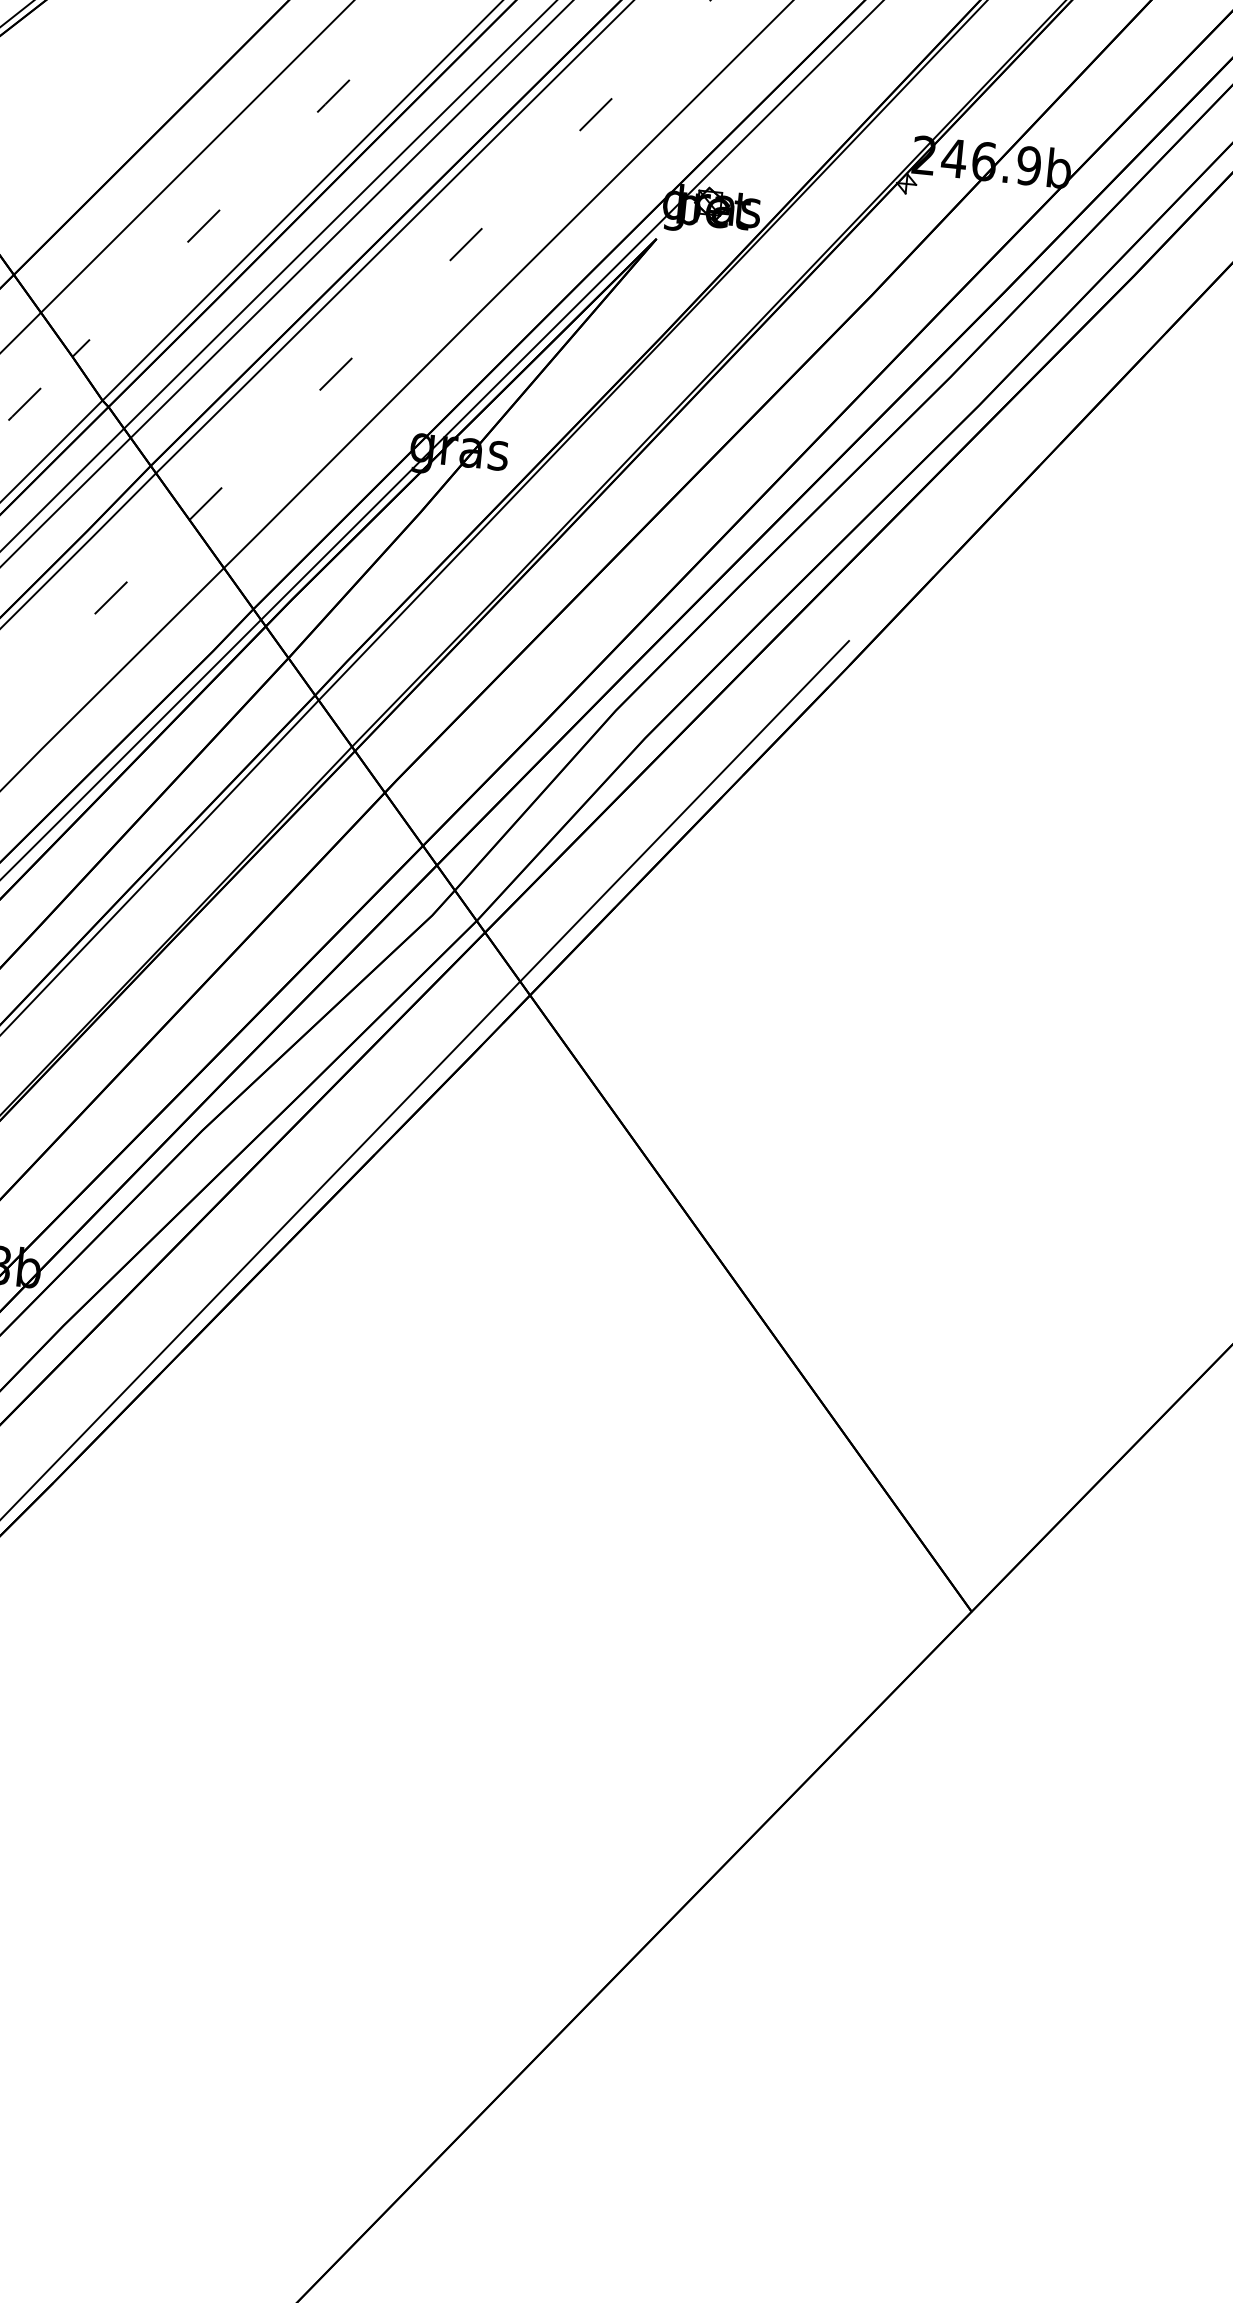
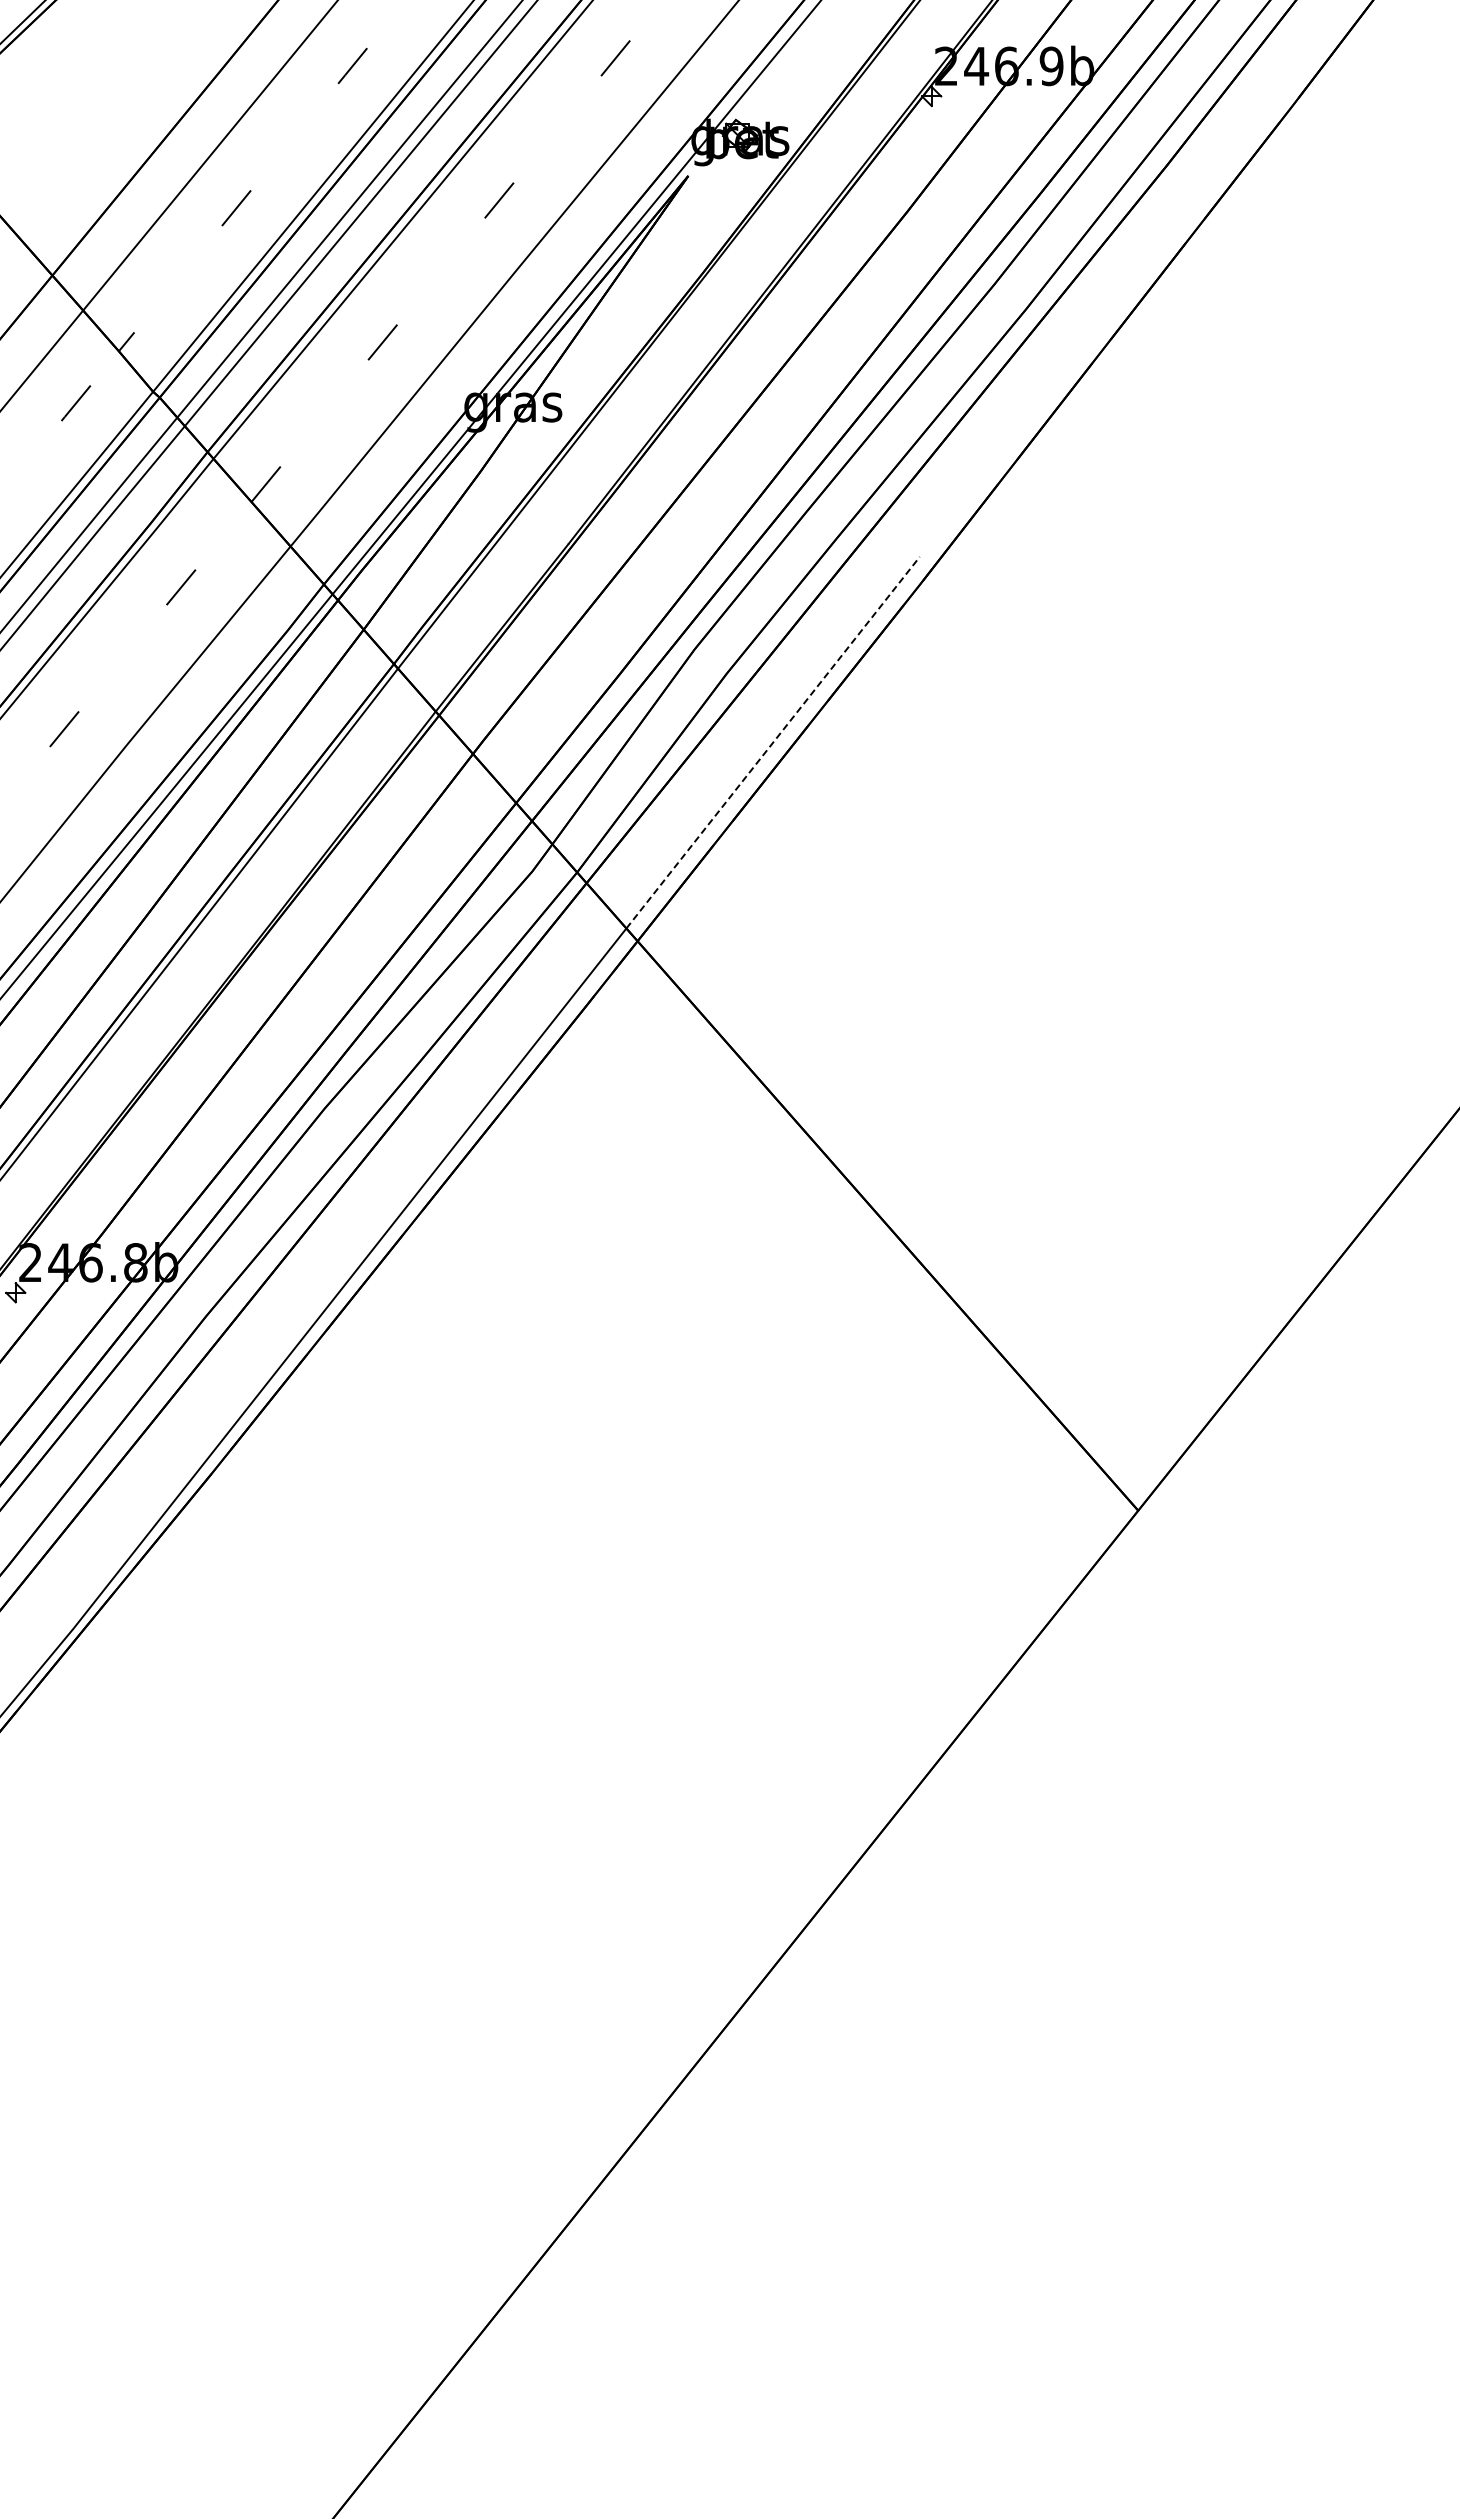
line: (685, 811) -> (773, 742), solid -> dashed

